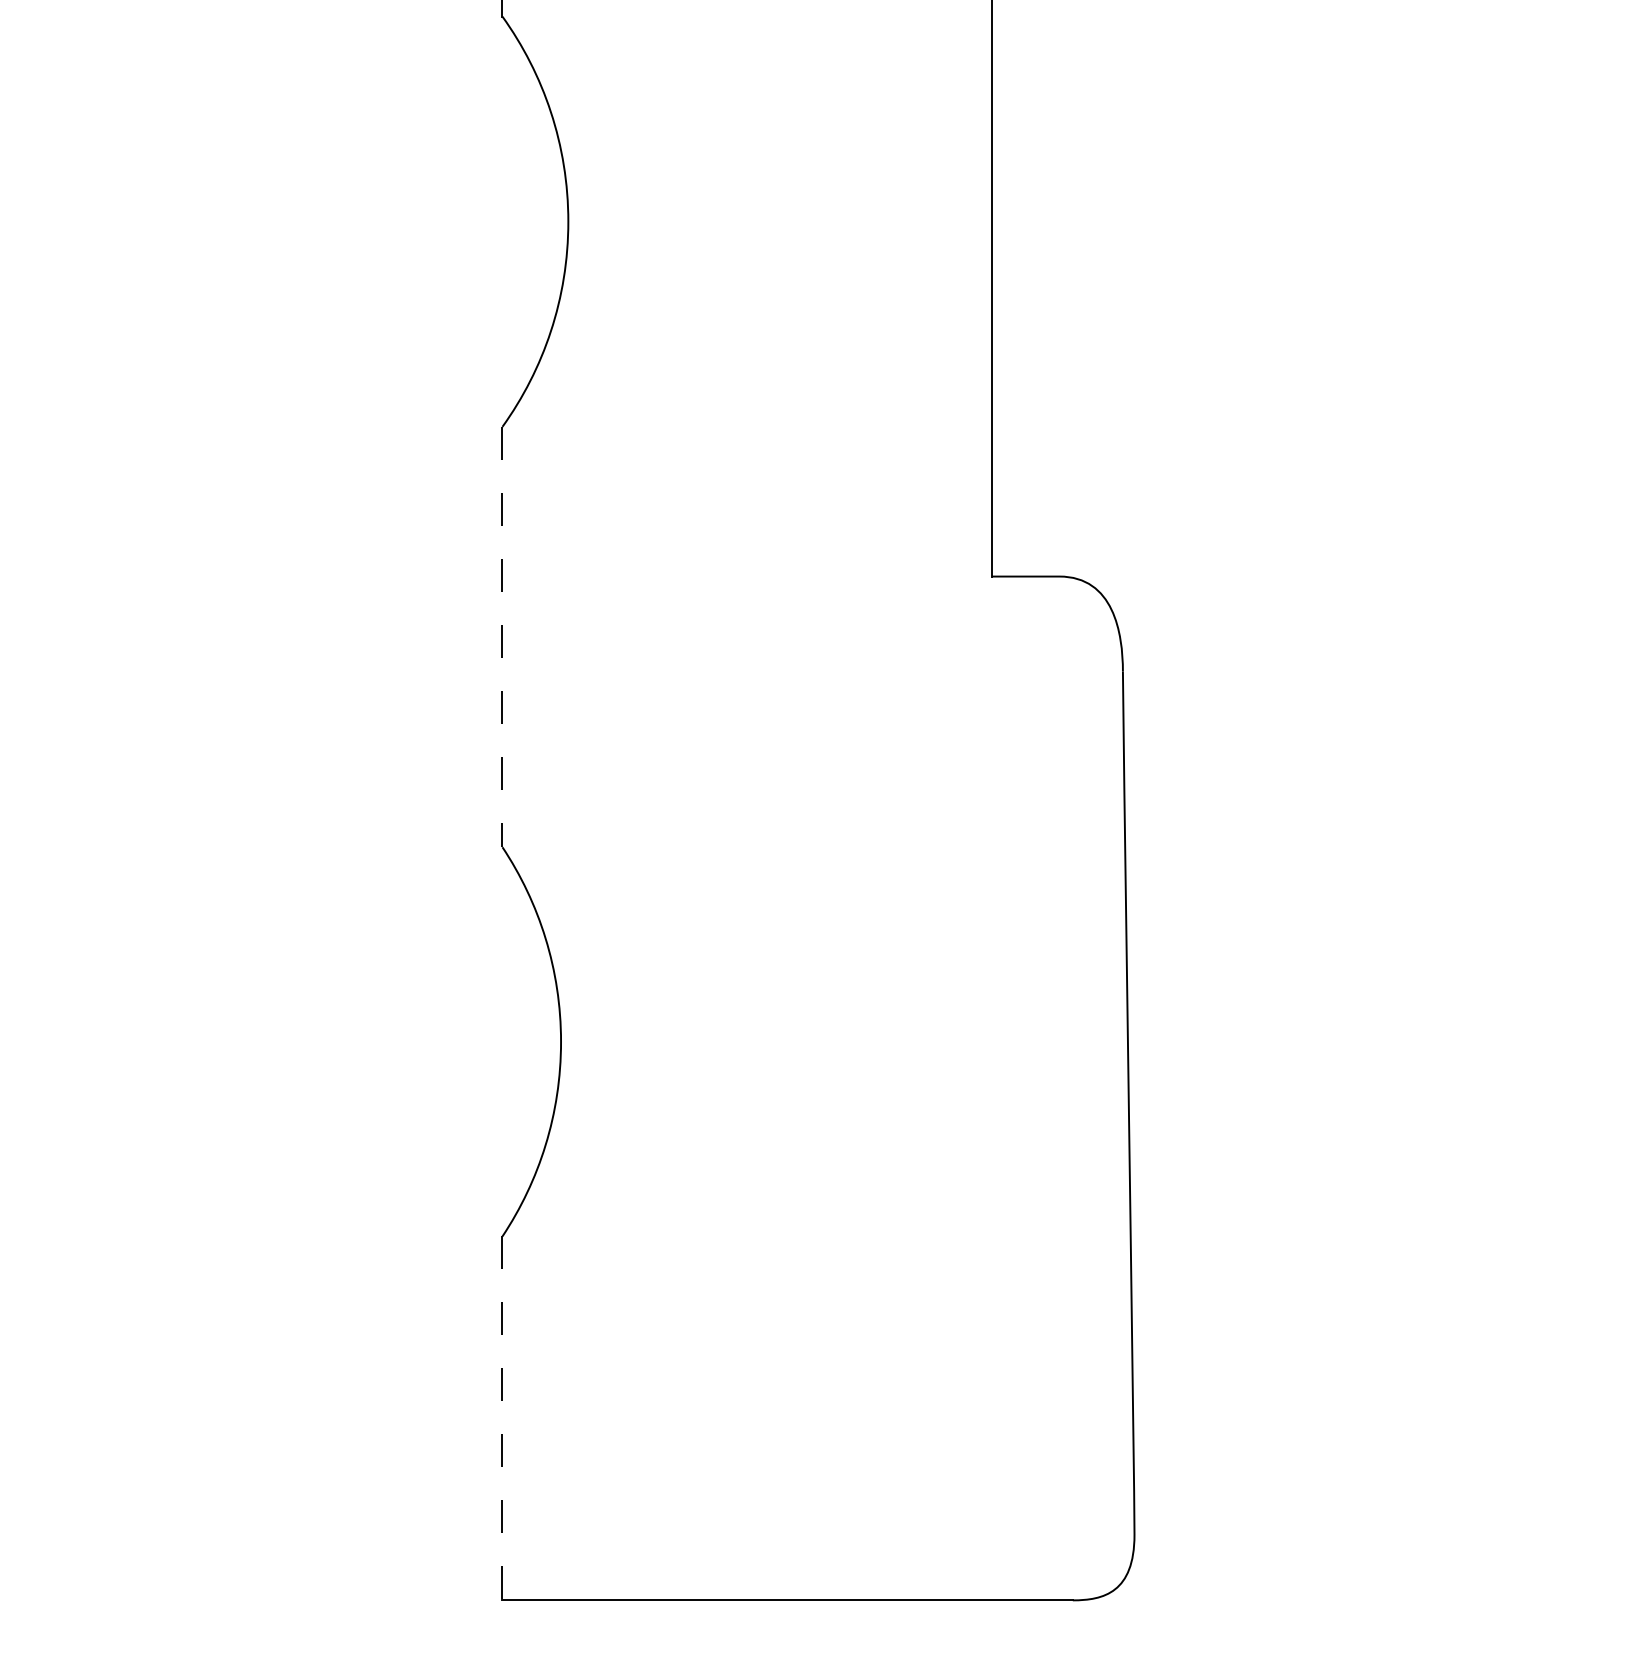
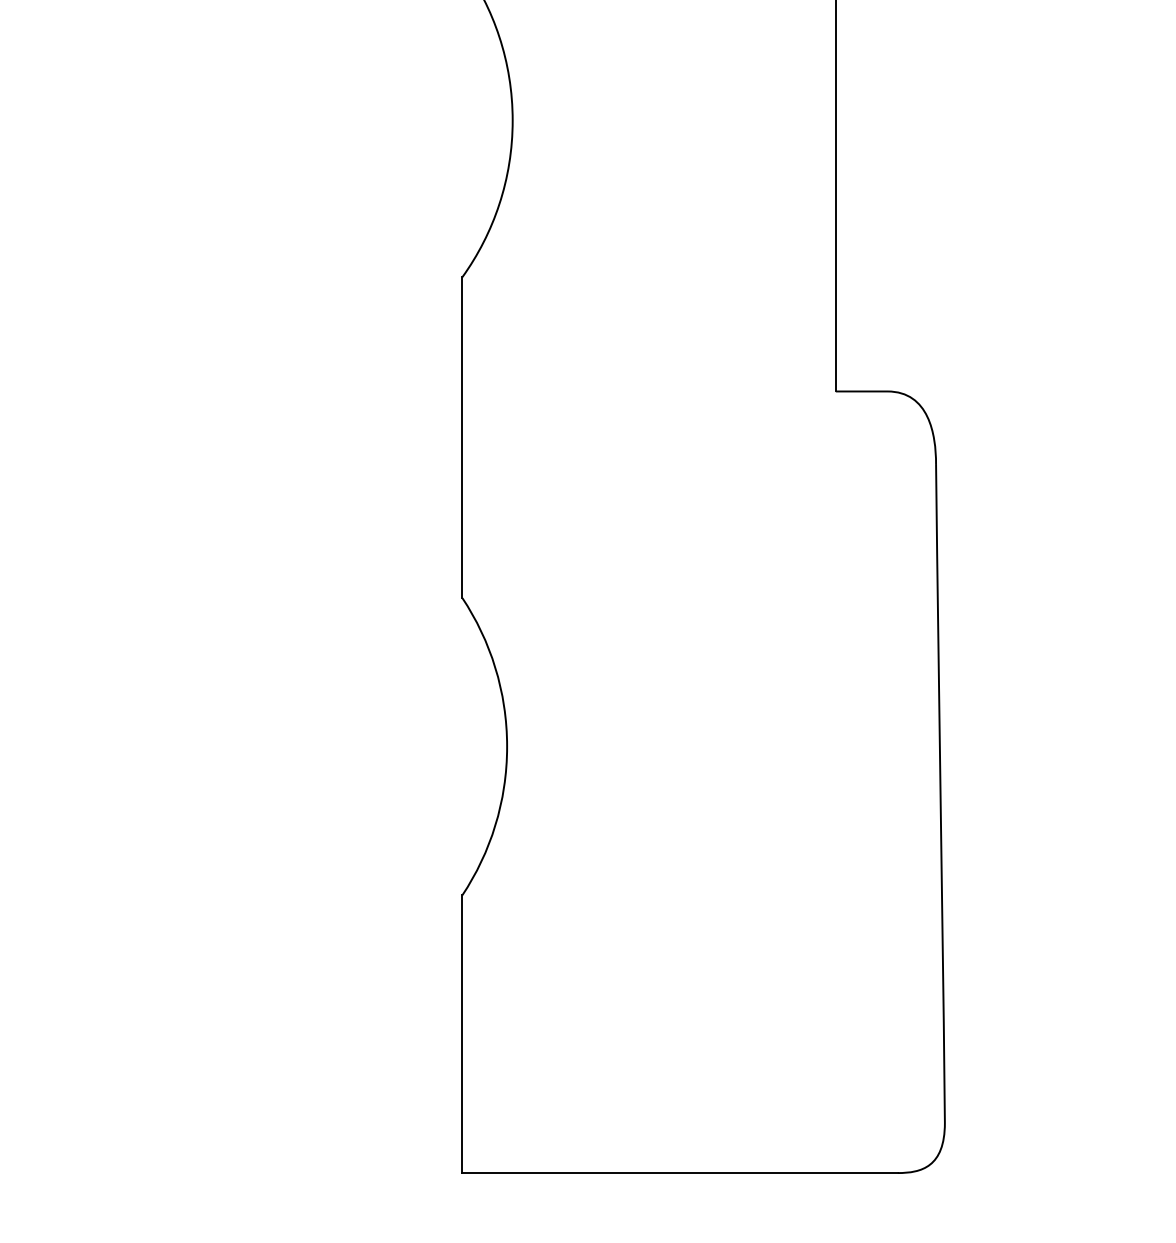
line: (502, 637) -> (462, 438), dashed -> solid
line: (502, 1418) -> (462, 1034), dashed -> solid

